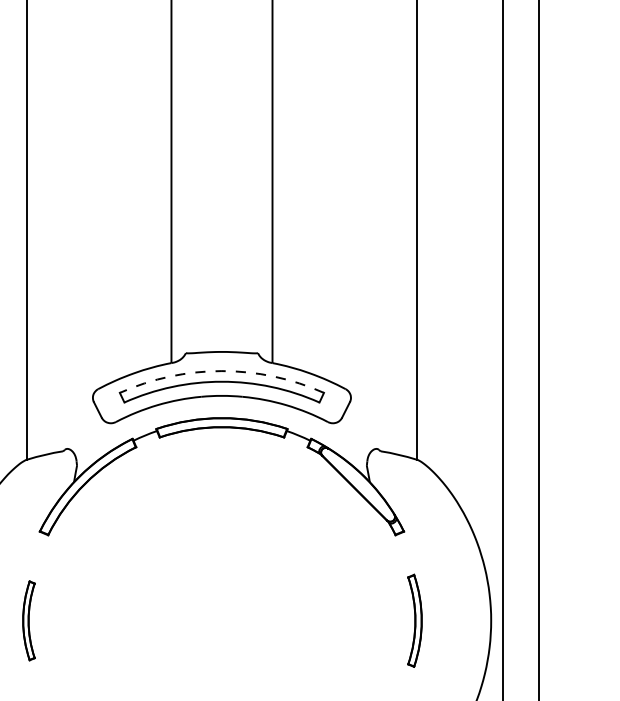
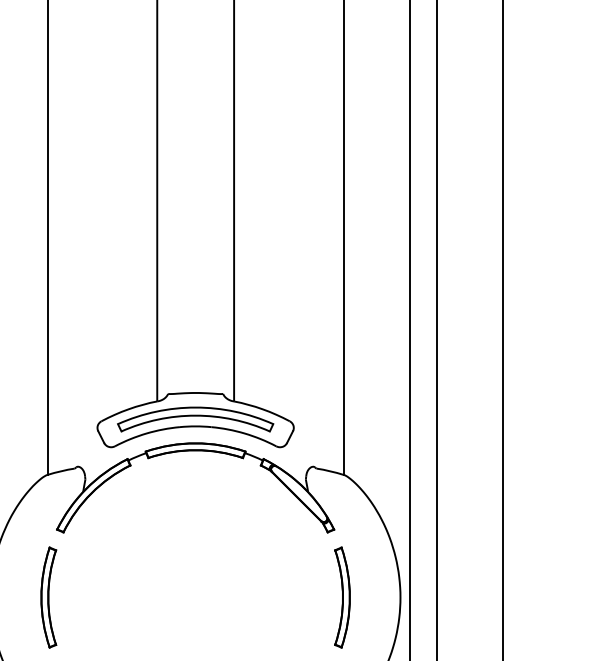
arc: (221, 371) -> (195, 407), dashed -> solid
part: (28, 620) -> (48, 597), size x1.67
part: (414, 620) -> (342, 597), size x1.43

